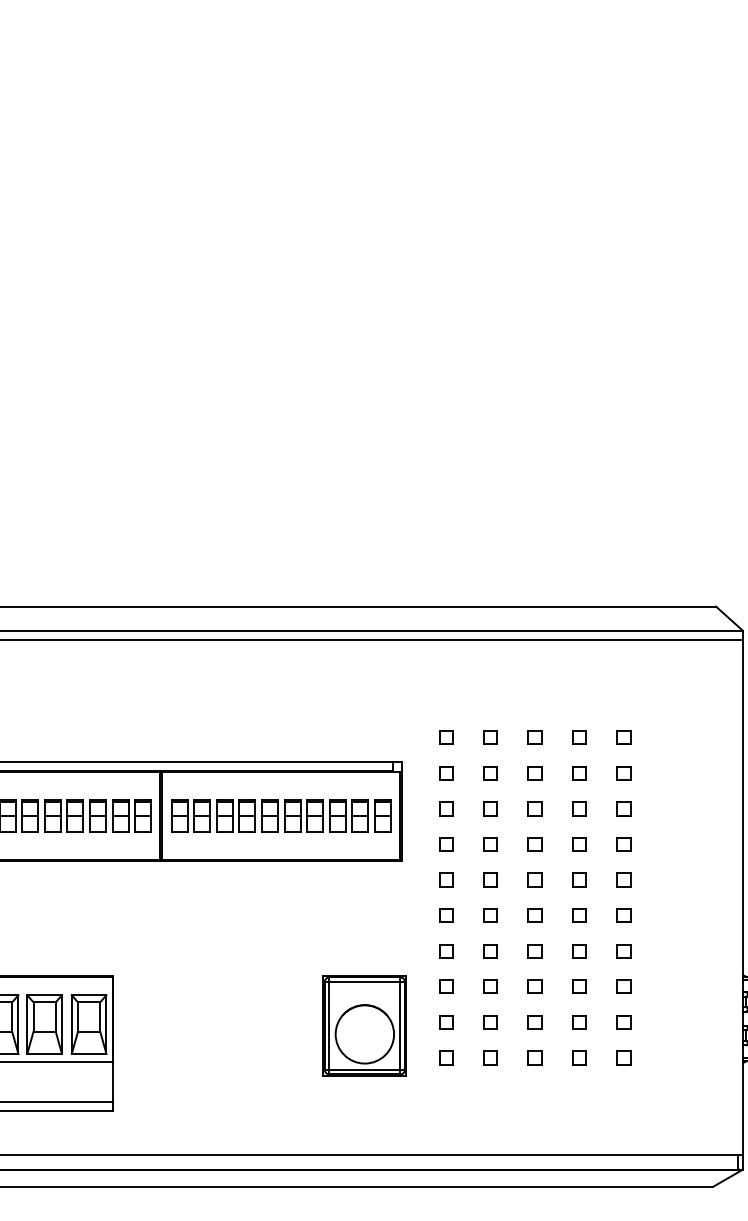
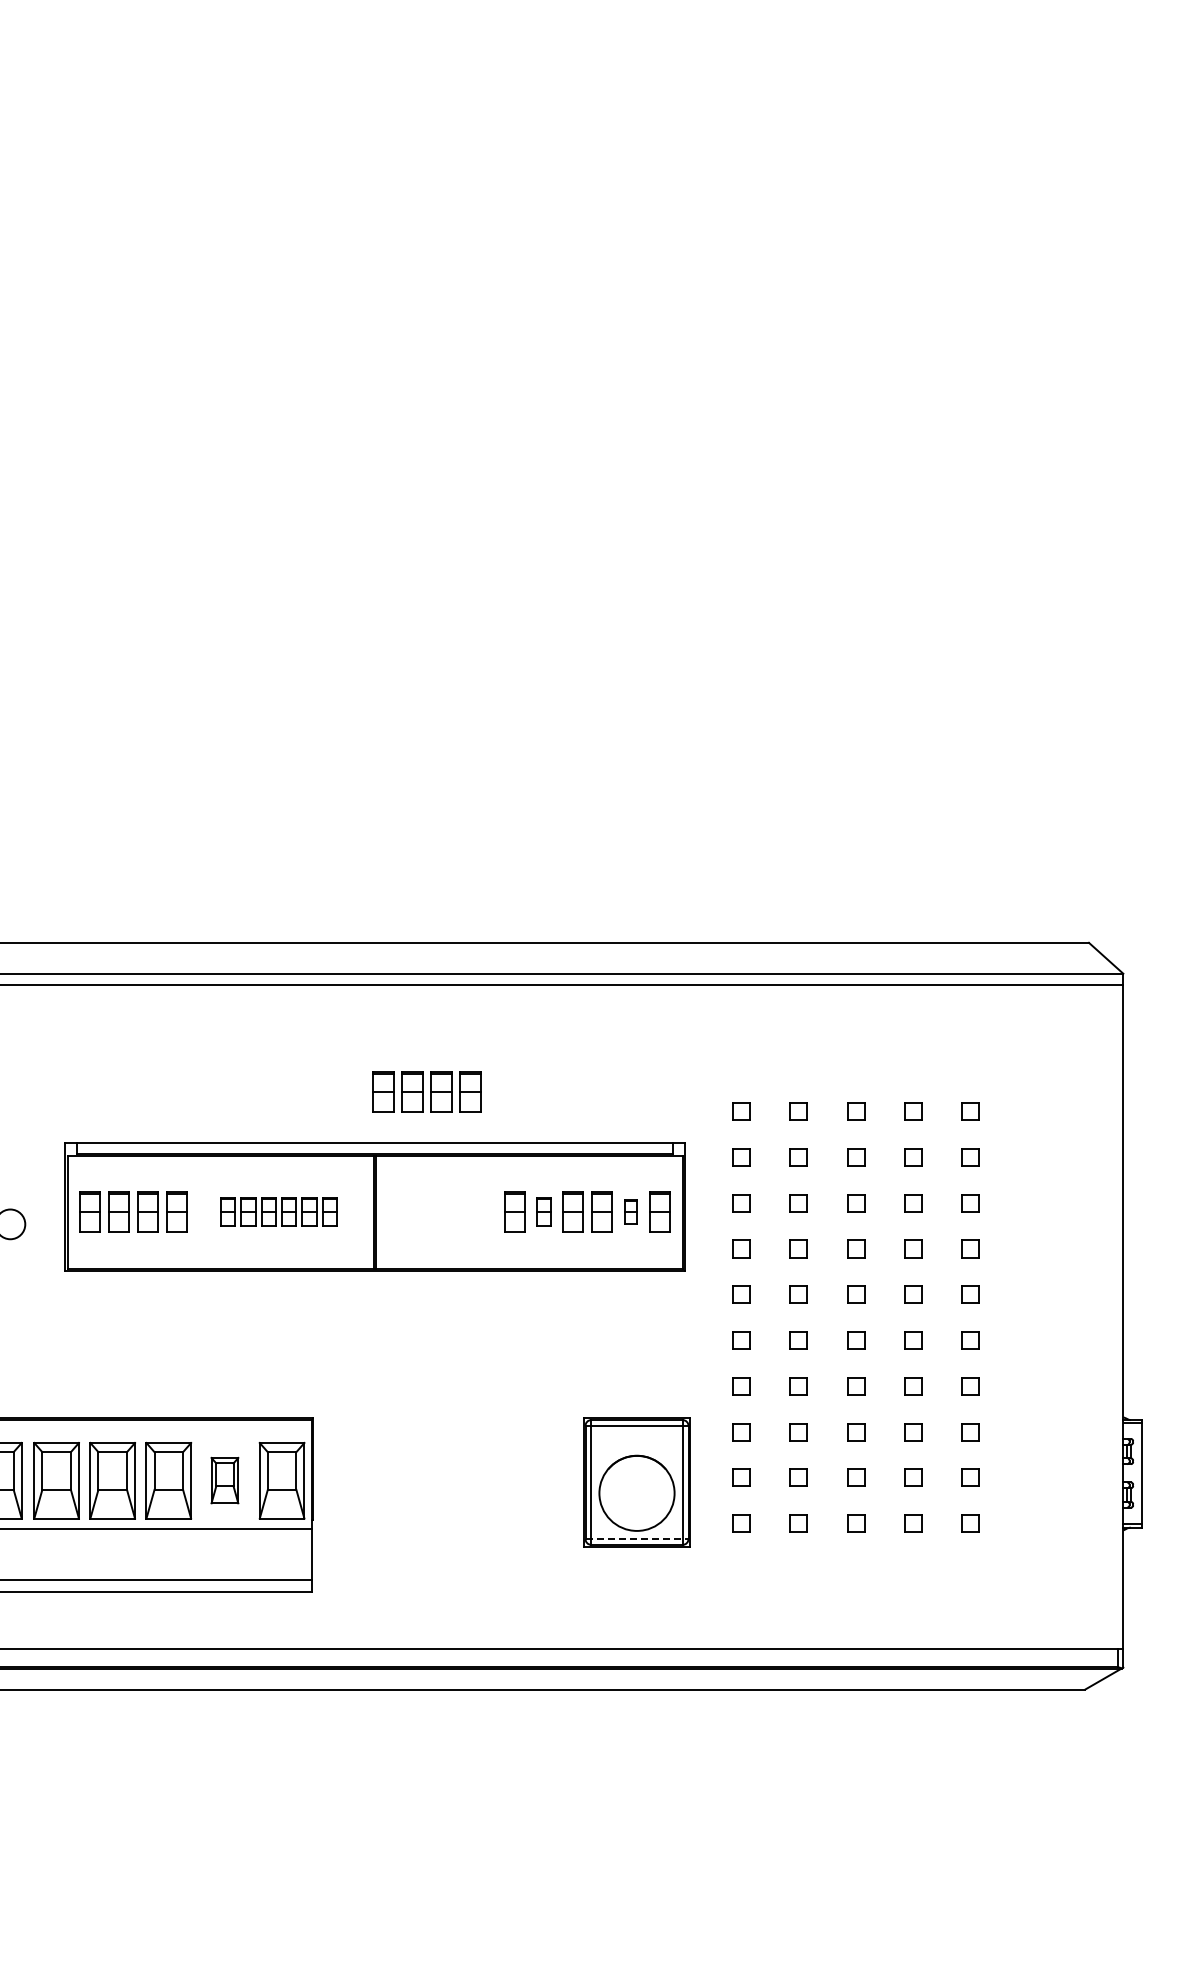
part: (86, 815) -> (278, 1211), size x0.7
part: (212, 815) -> (426, 1091), moved
part: (292, 815) -> (543, 1211), size x0.7
part: (359, 815) -> (630, 1211), size x0.6
part: (44, 1024) -> (224, 1480), size x0.6
line: (365, 1070) -> (637, 1539), solid -> dashed

